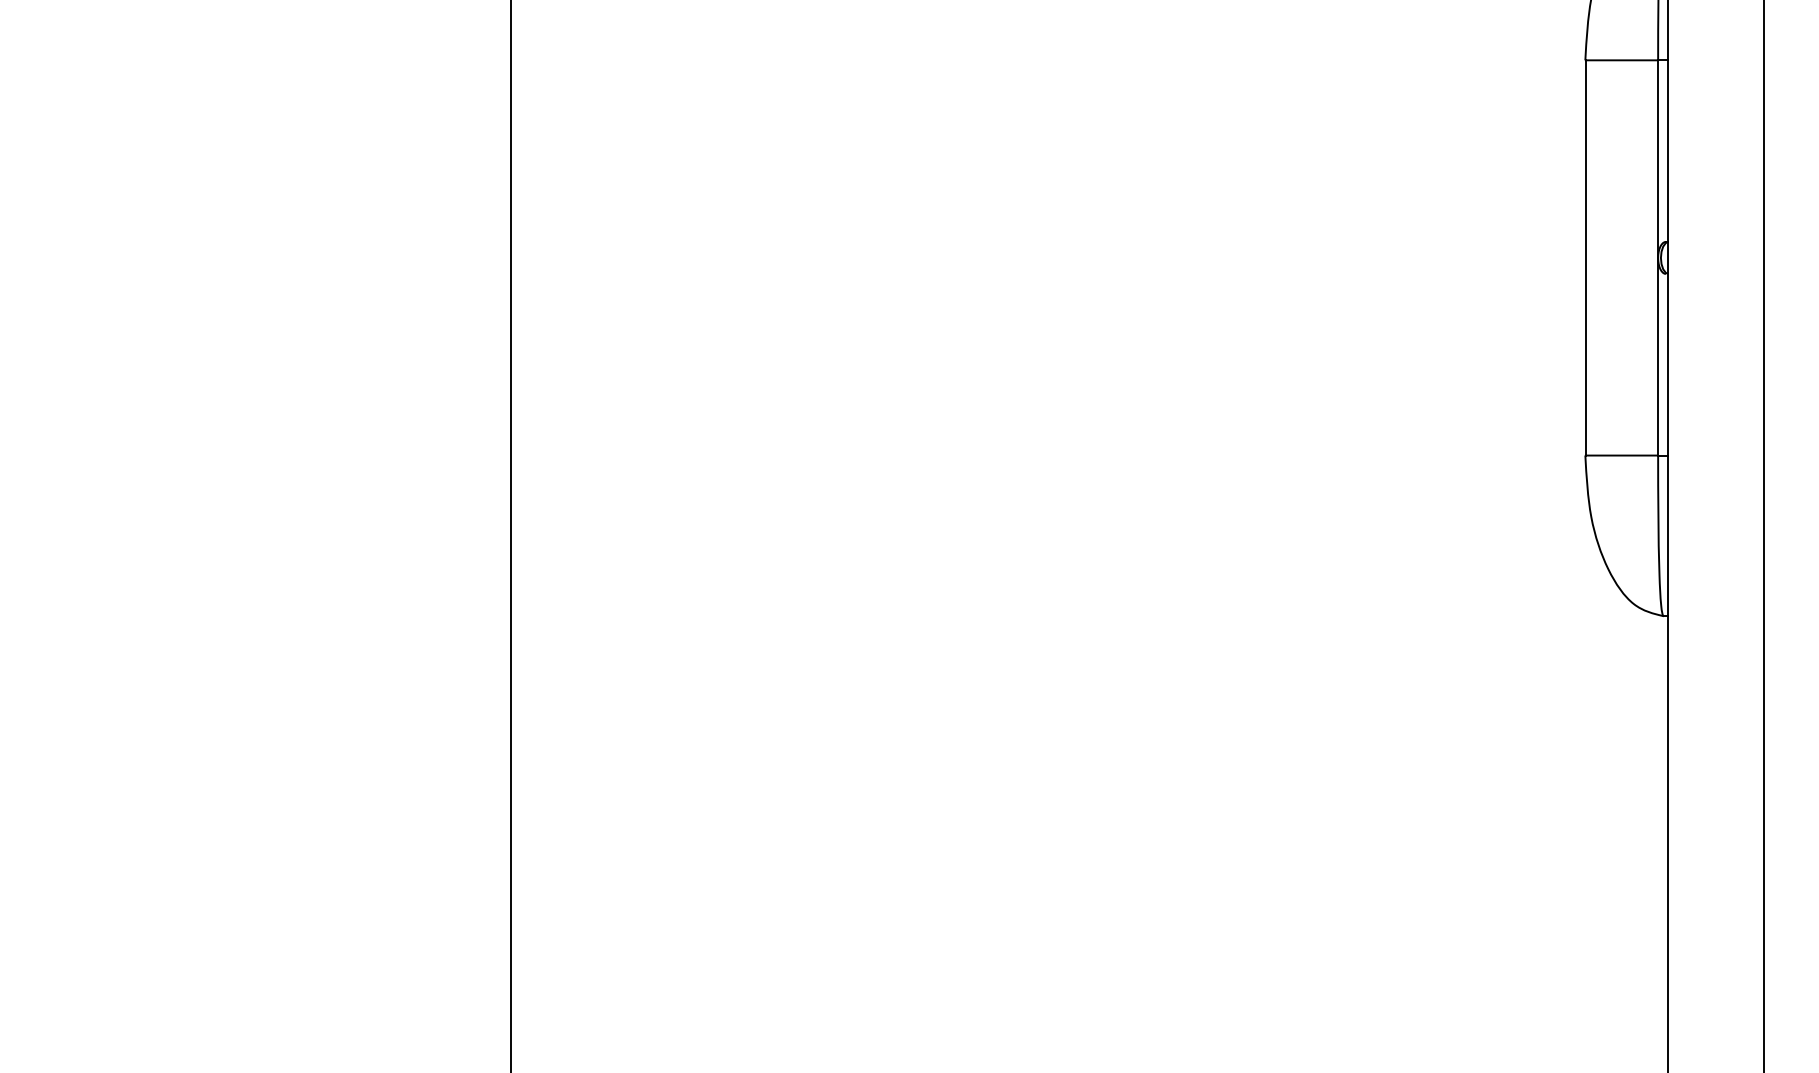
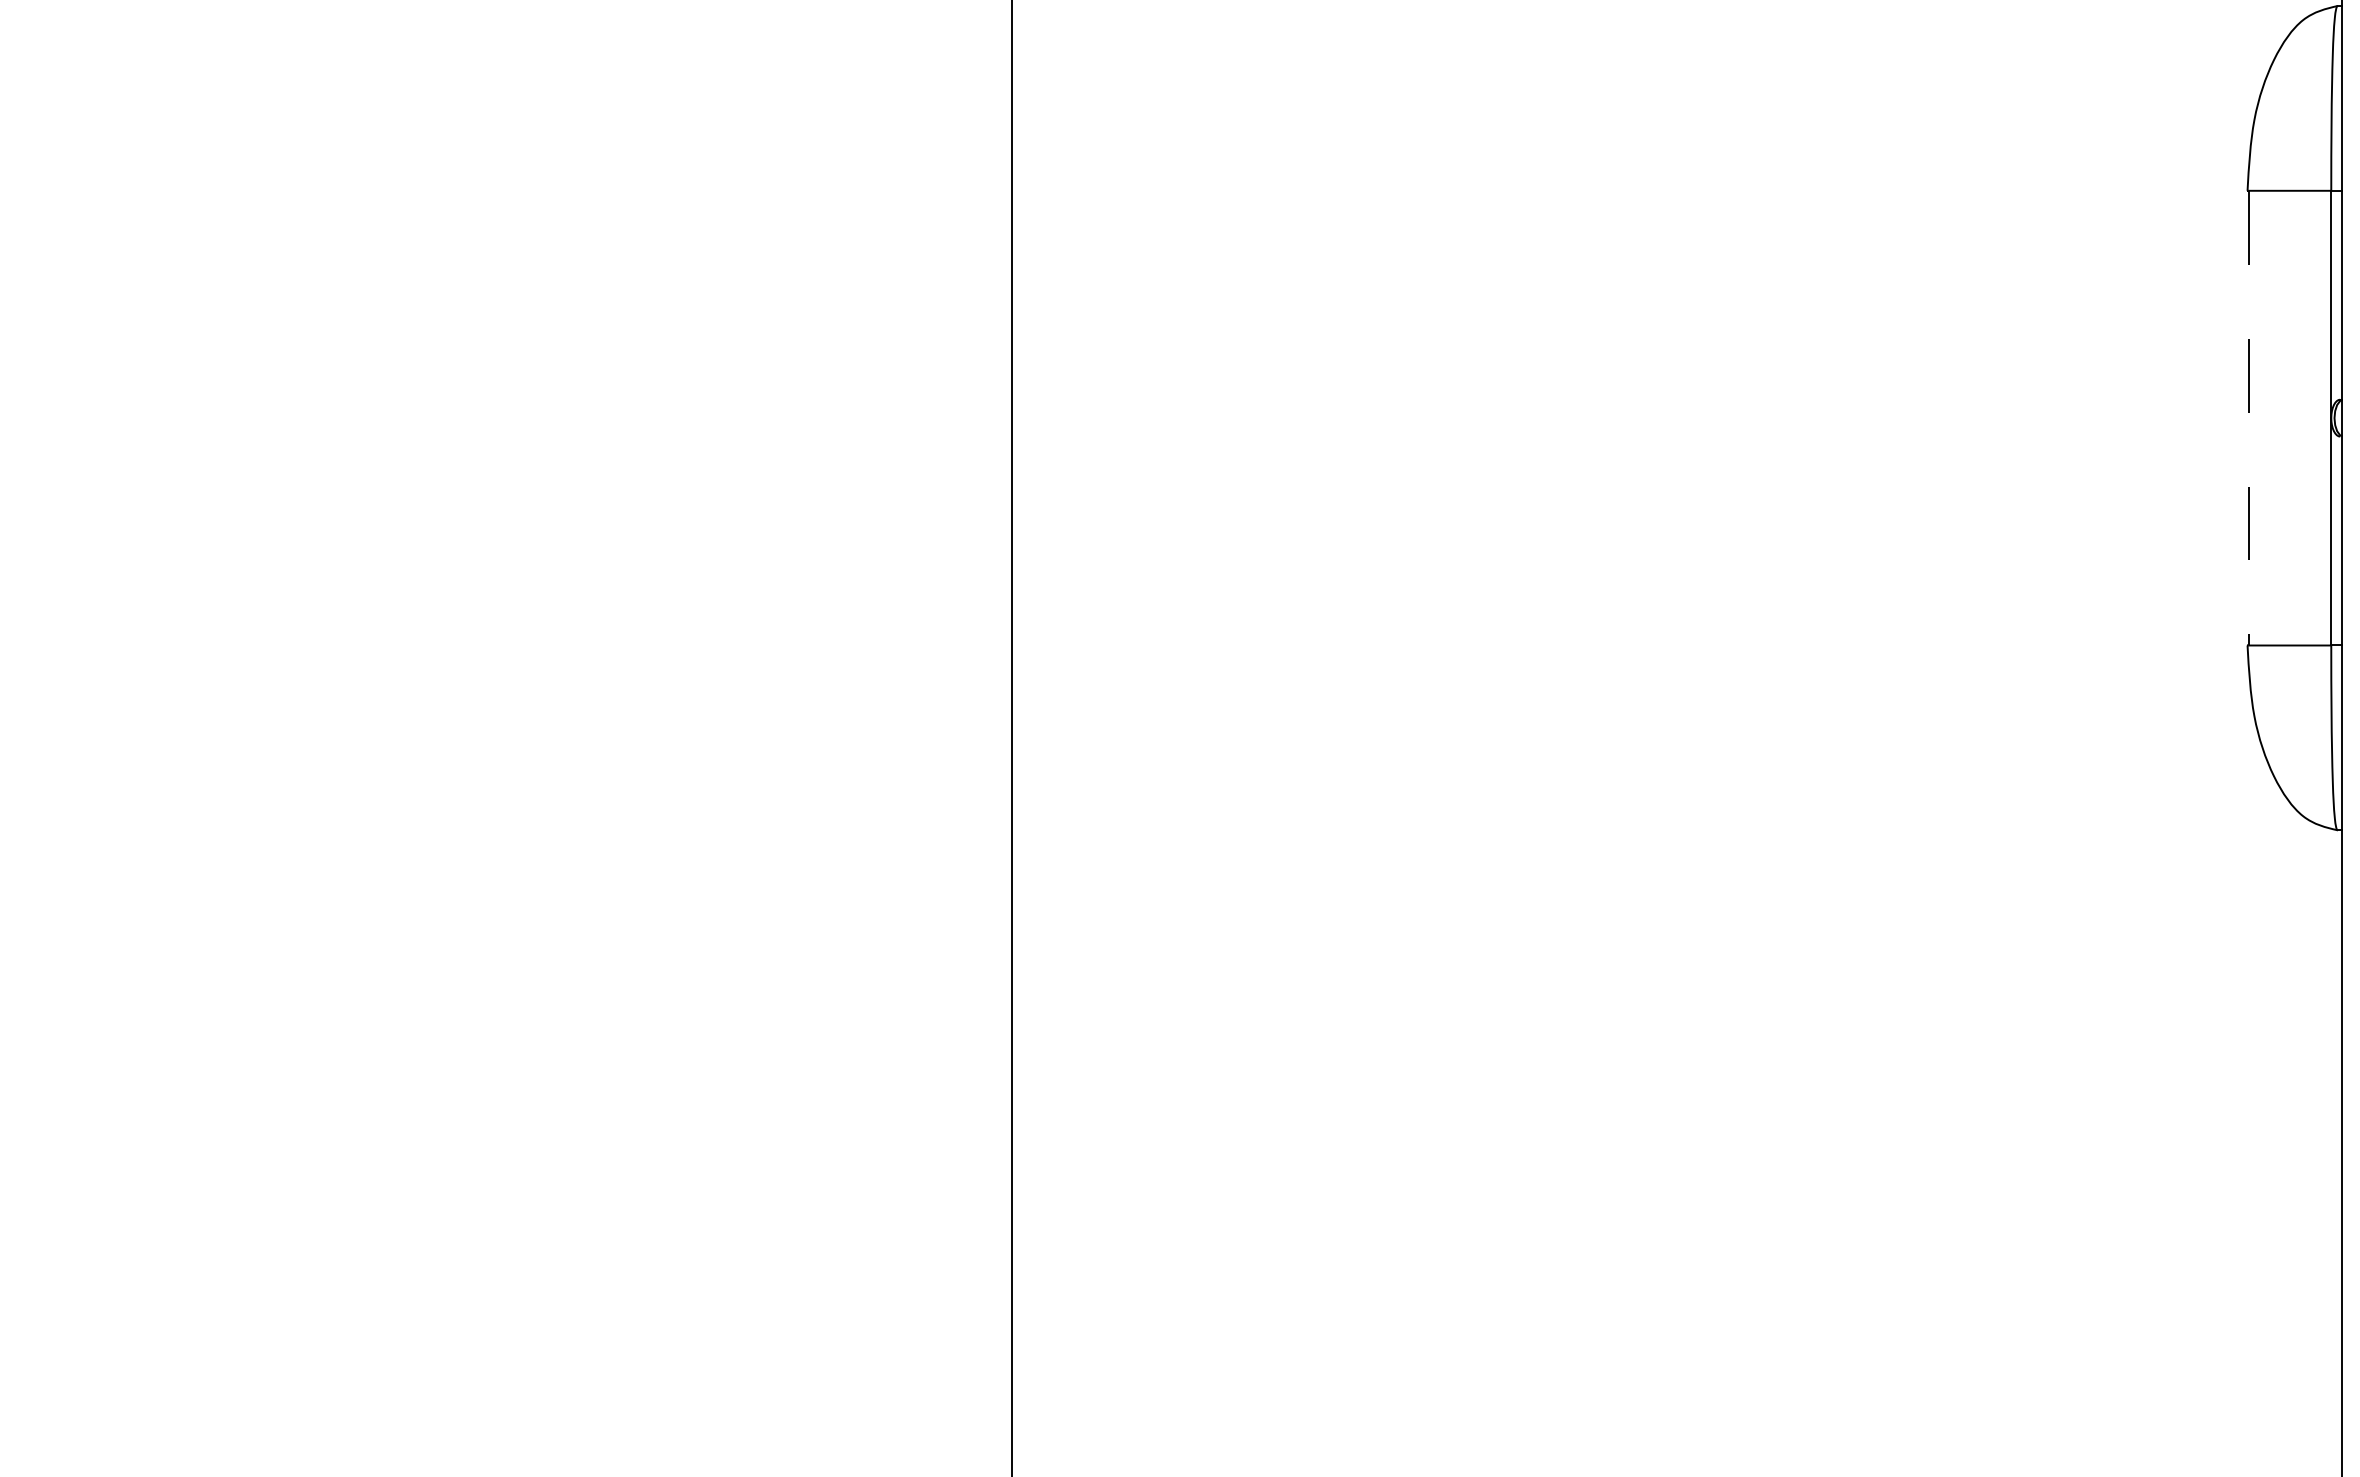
line: (1586, 258) -> (2248, 418), solid -> dashed

